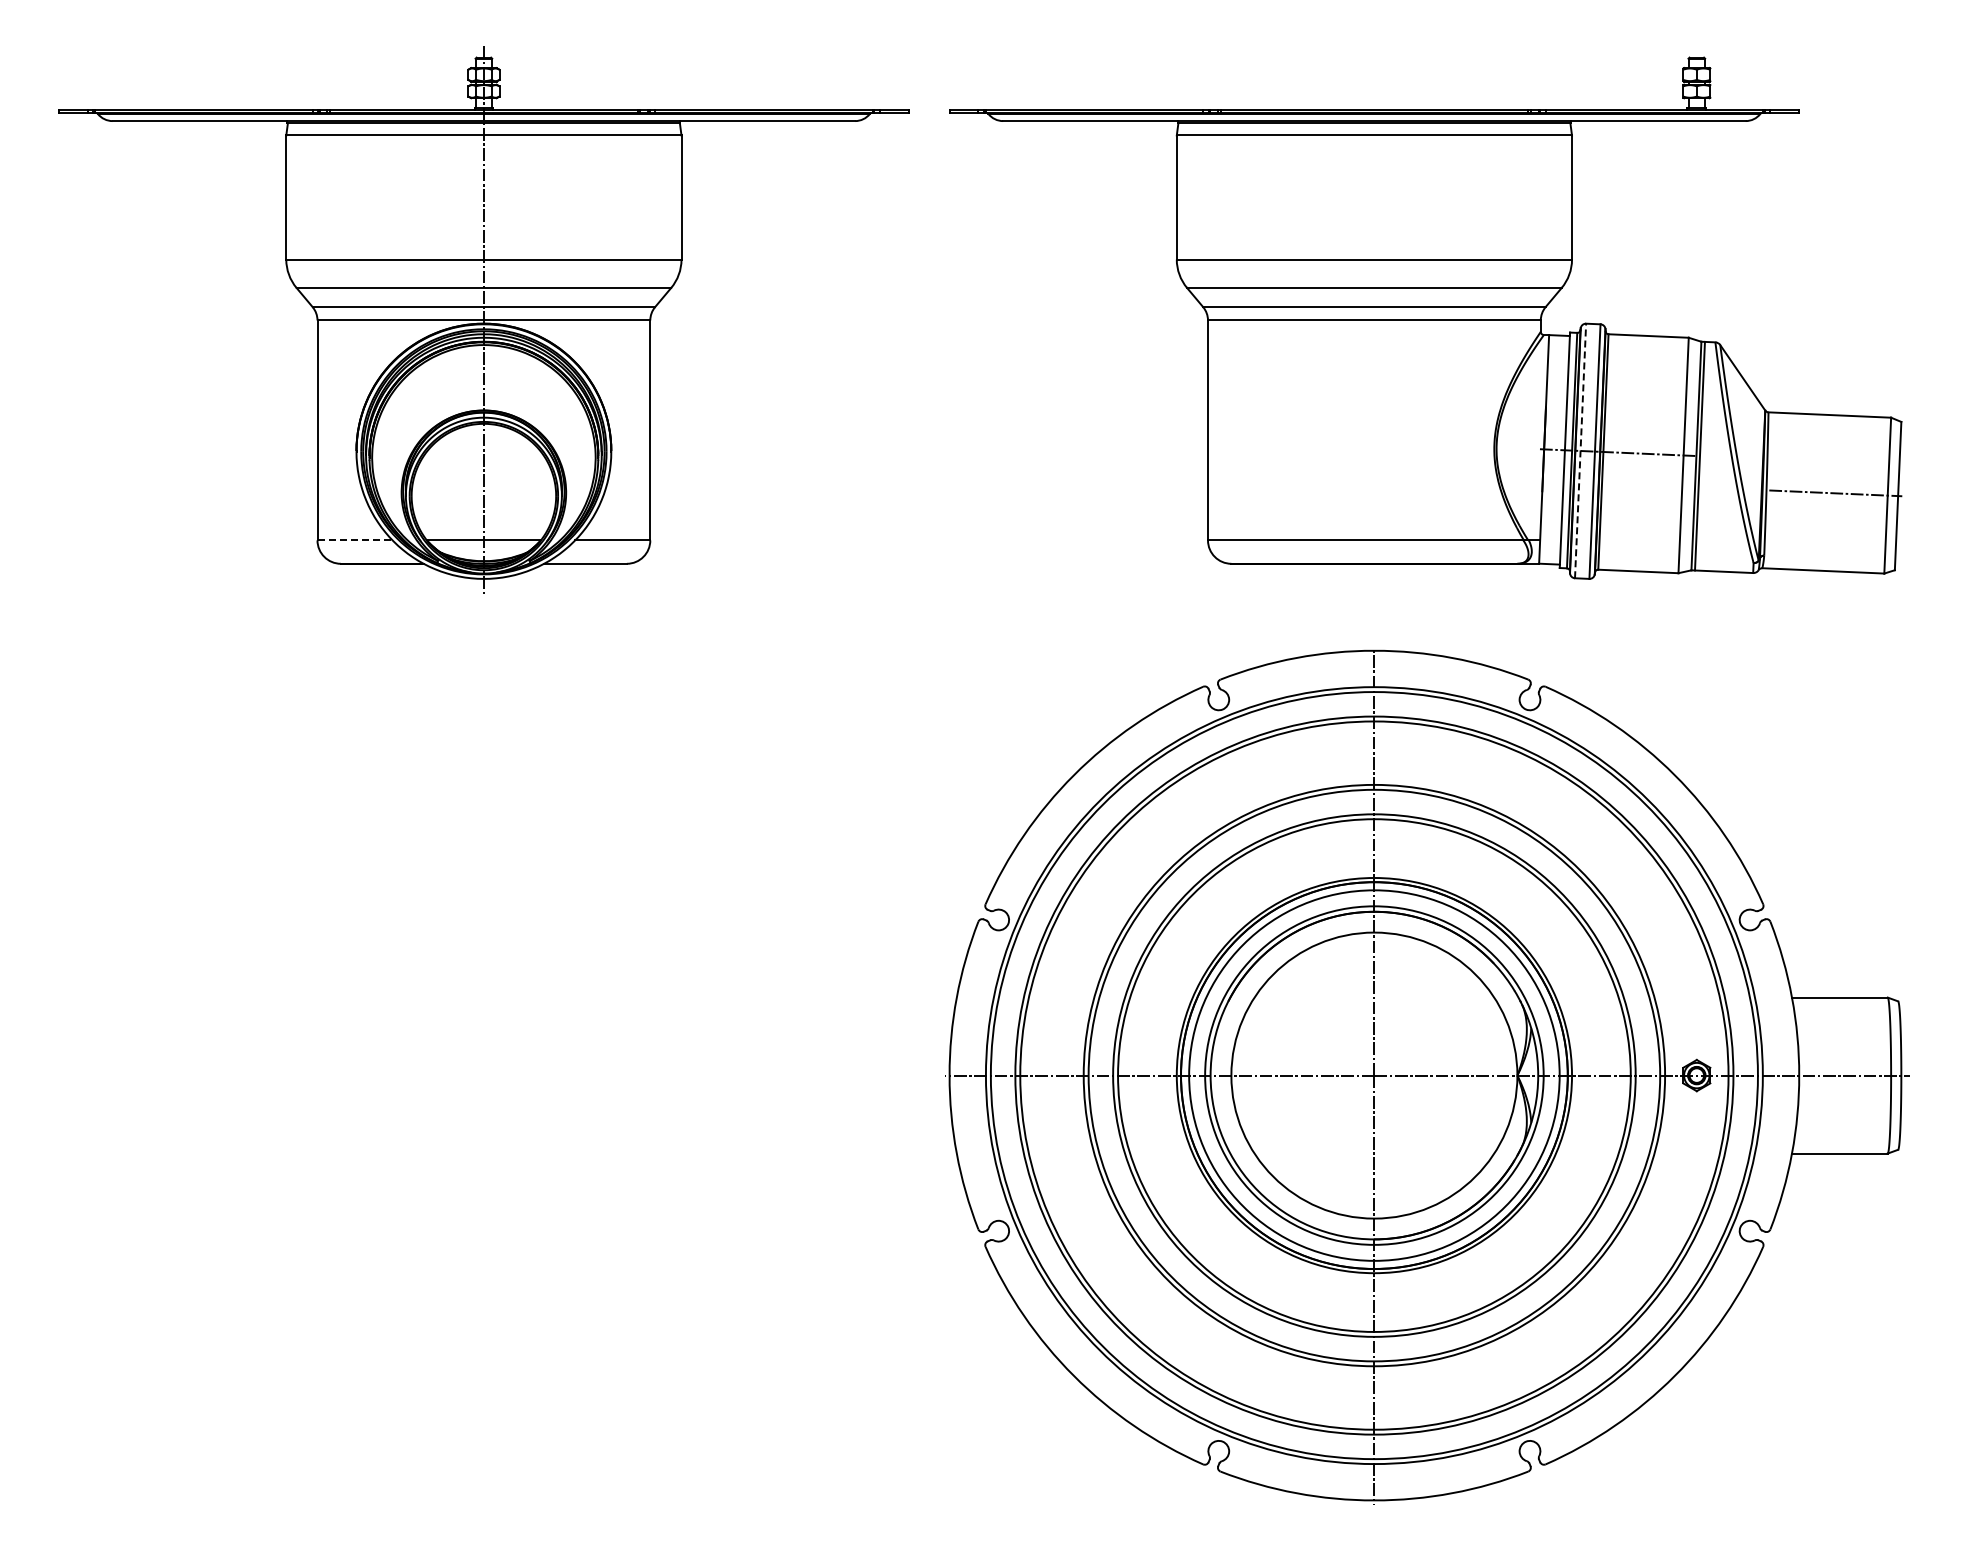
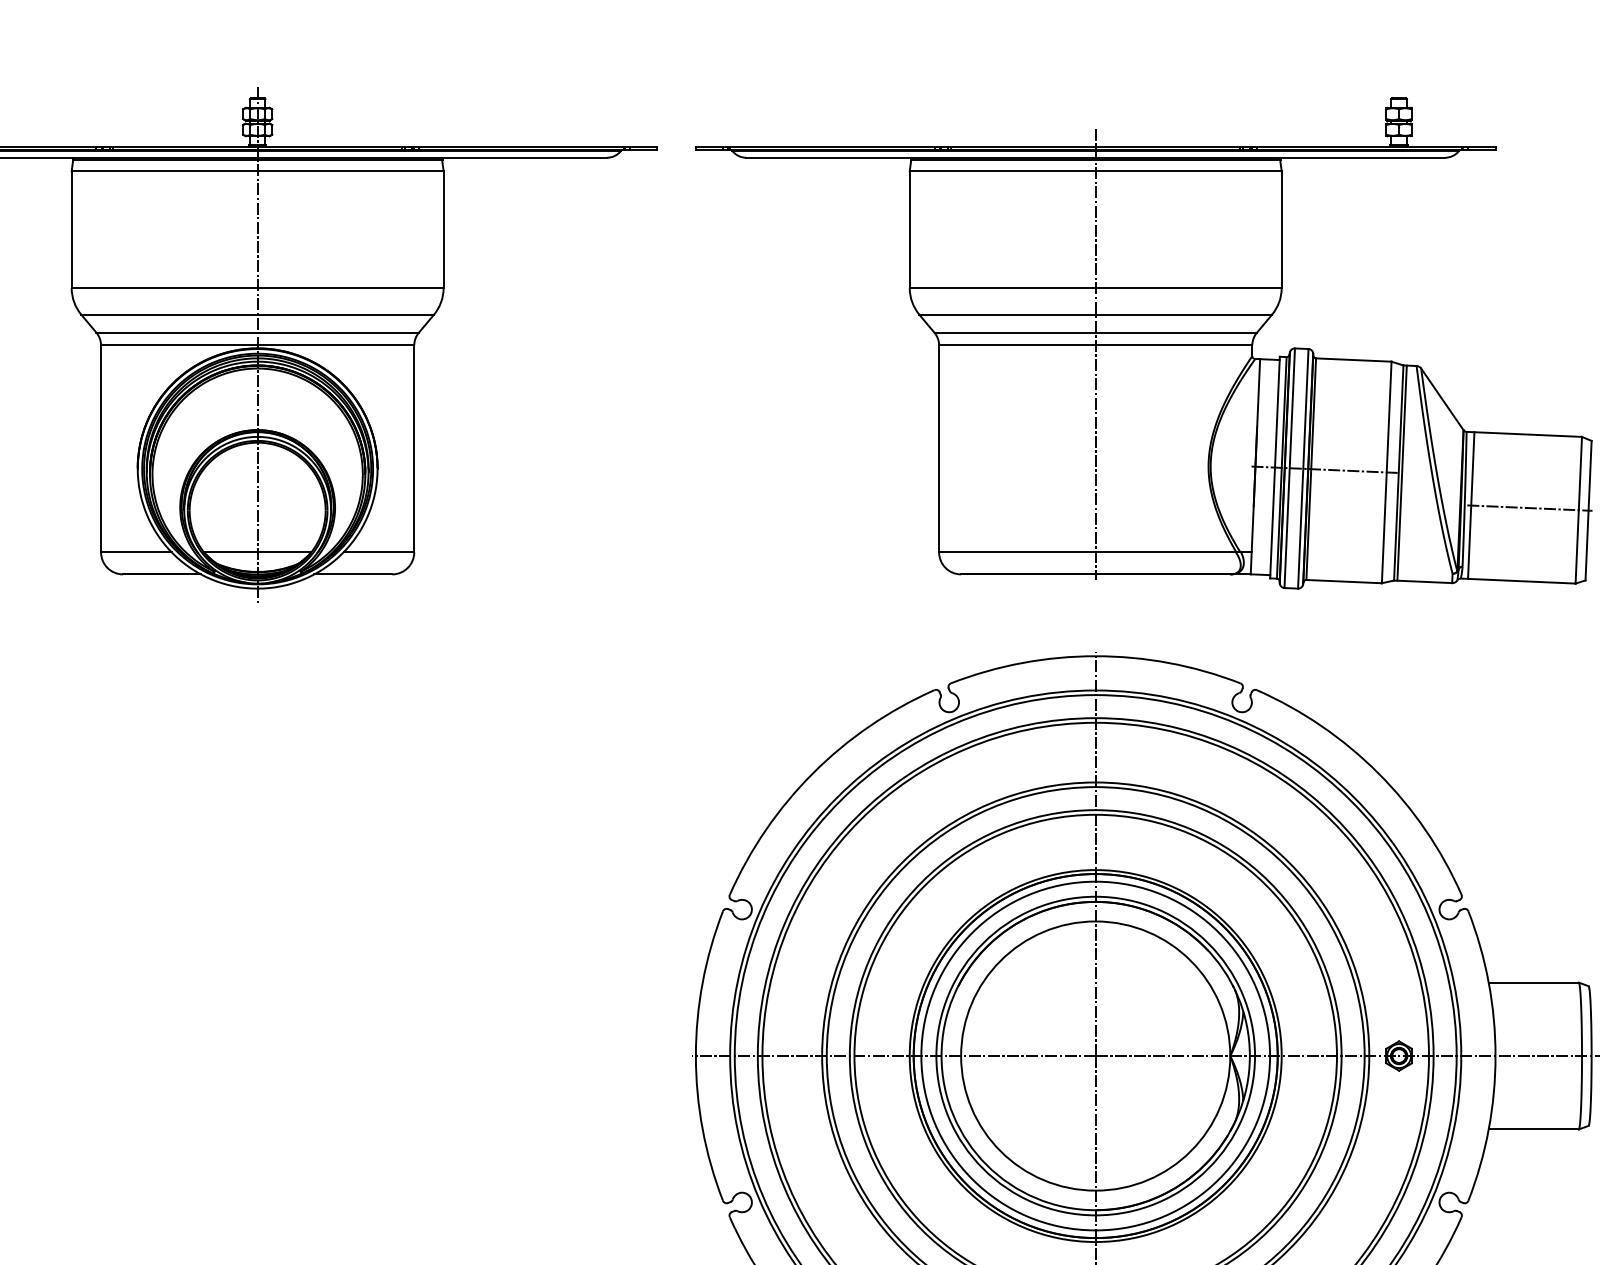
line: (1374, 329) -> (1095, 353), added
line: (1580, 450) -> (1289, 467), dashed -> solid
line: (1773, 490) -> (1471, 505), added
line: (355, 540) -> (136, 552), dashed -> solid

